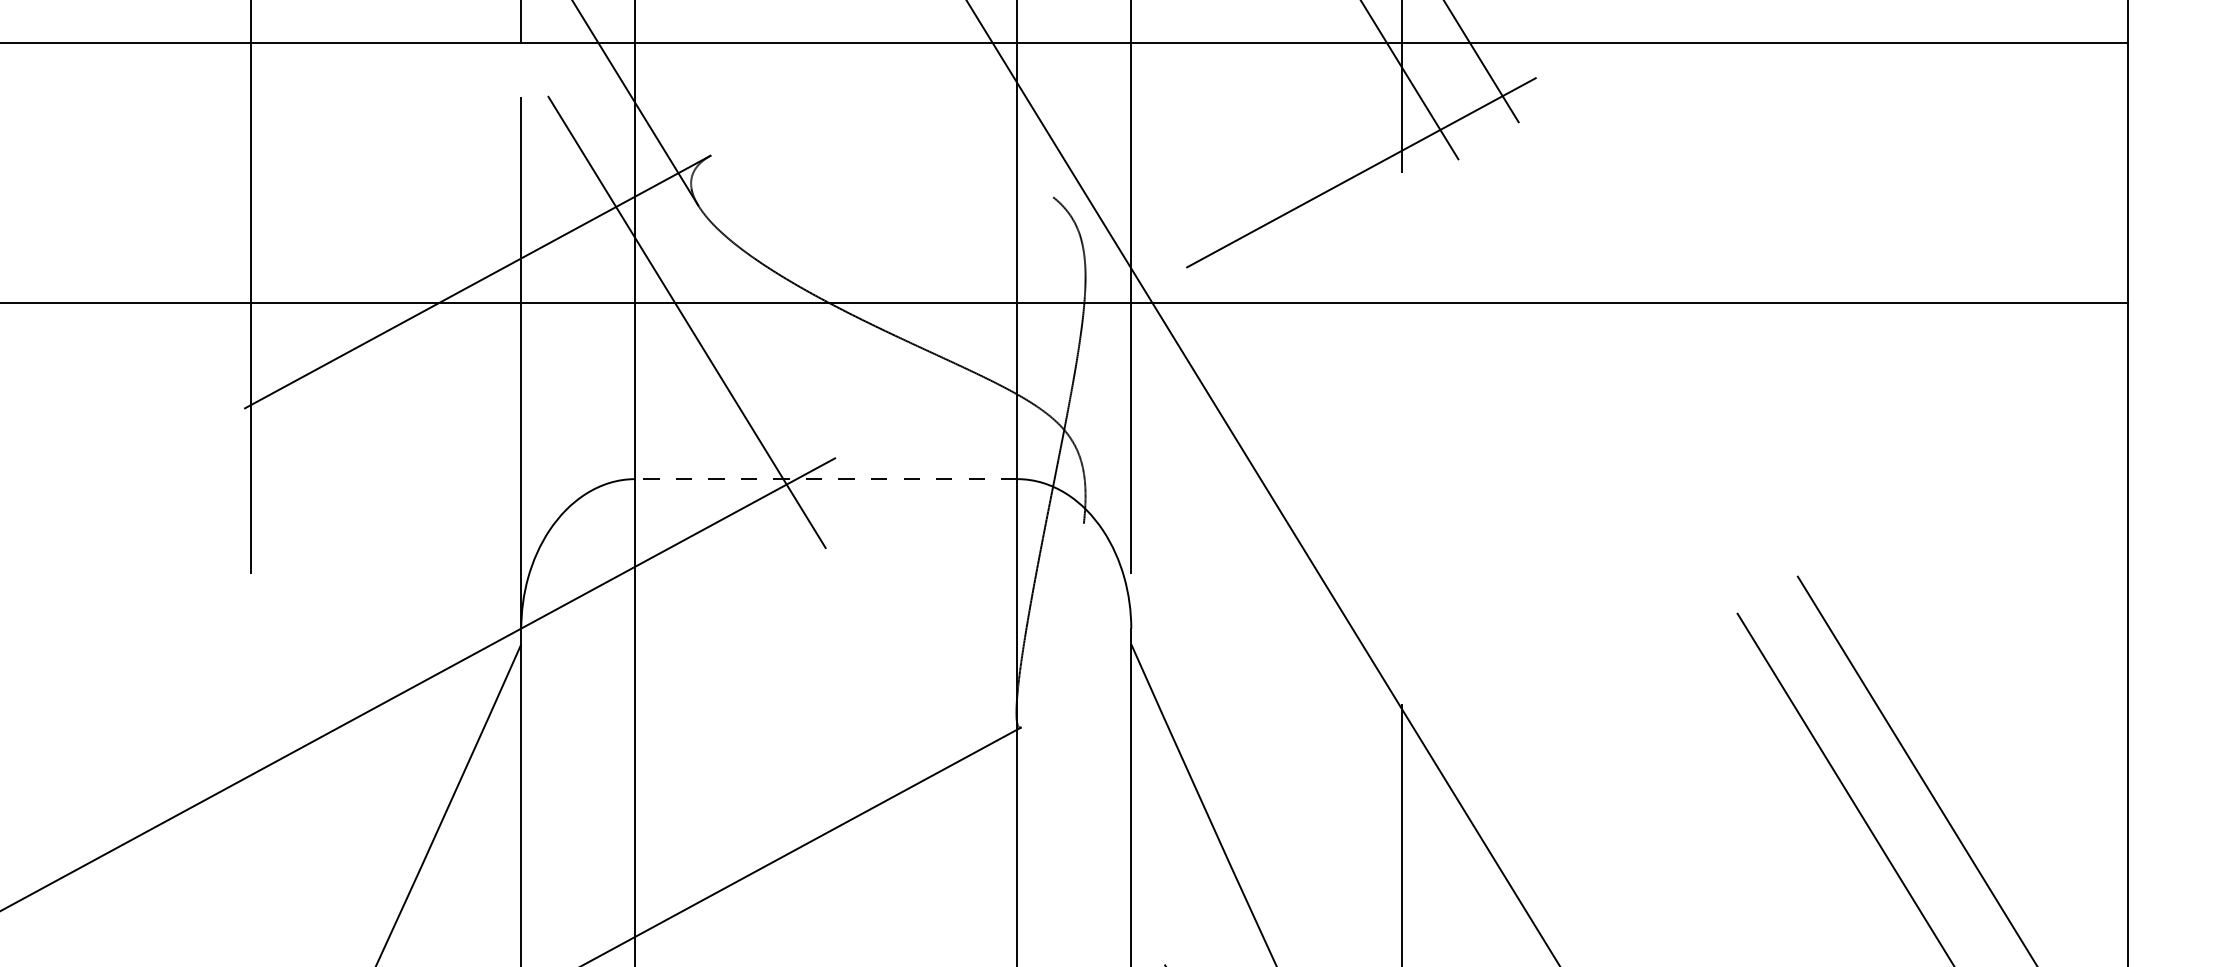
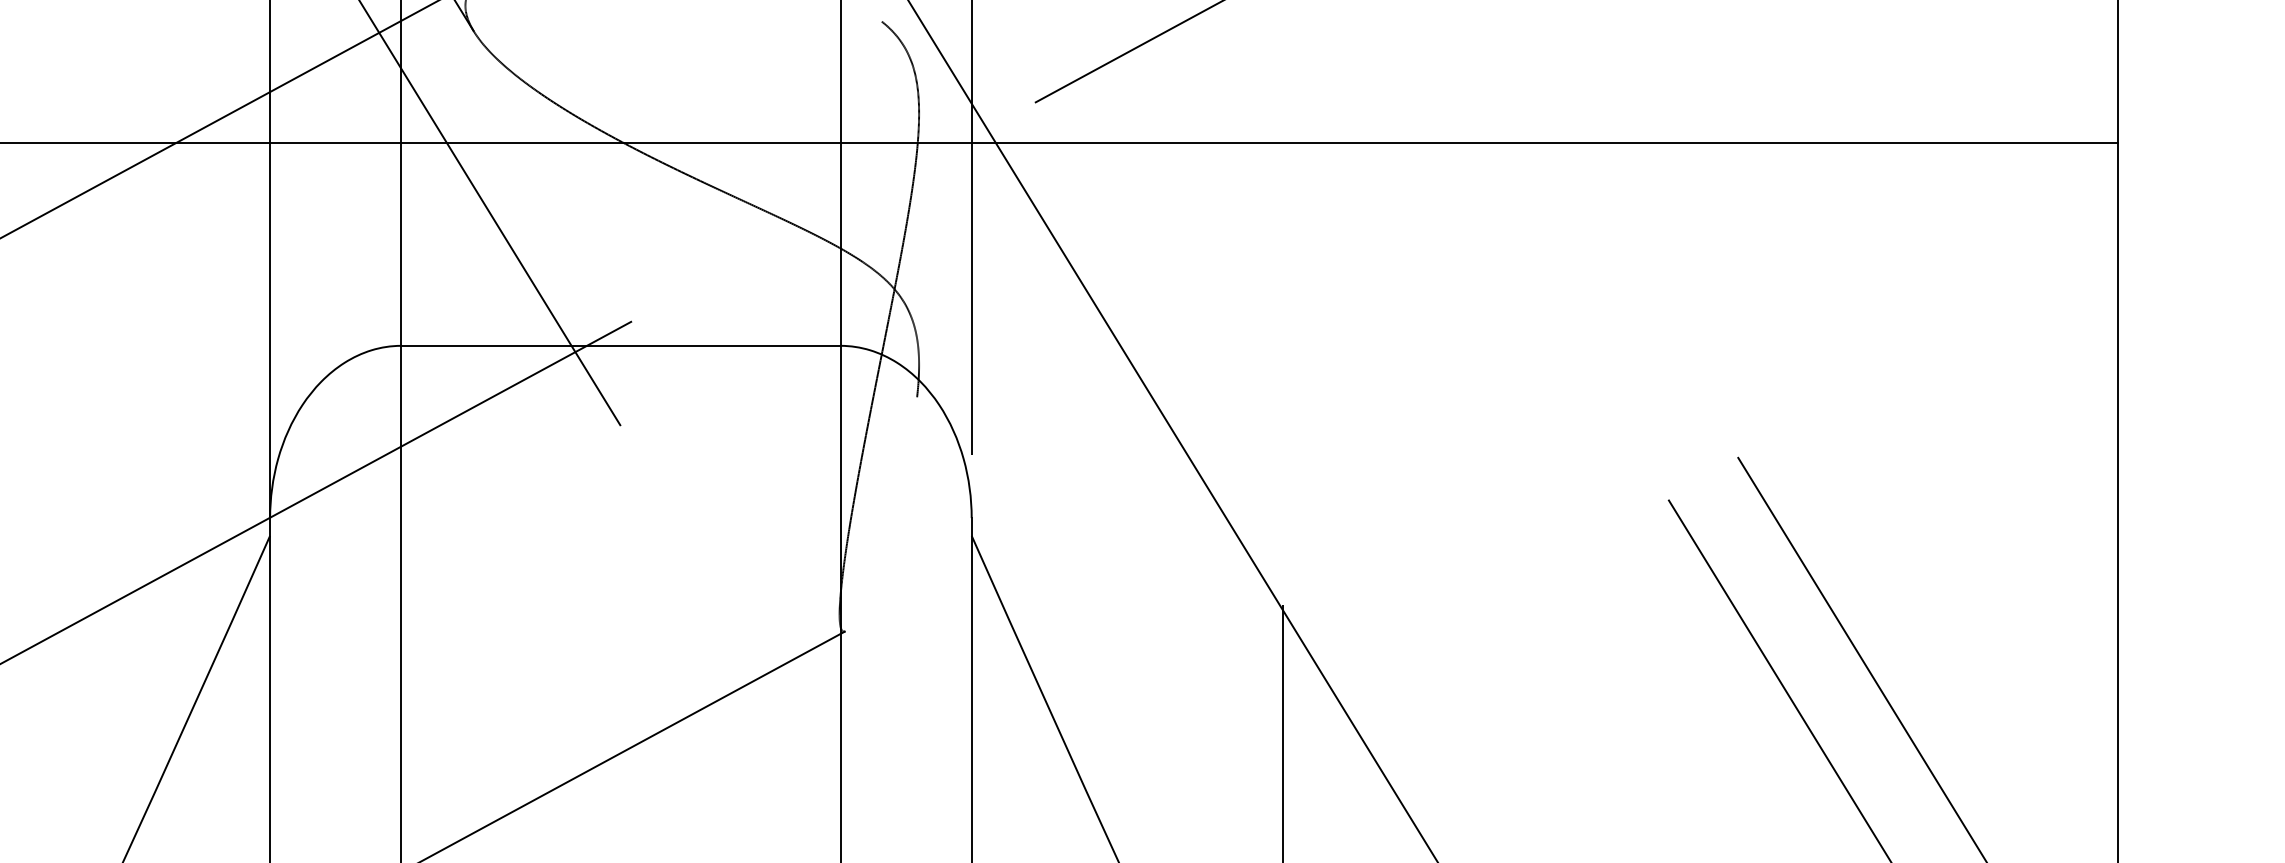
line: (825, 479) -> (620, 346), dashed -> solid

